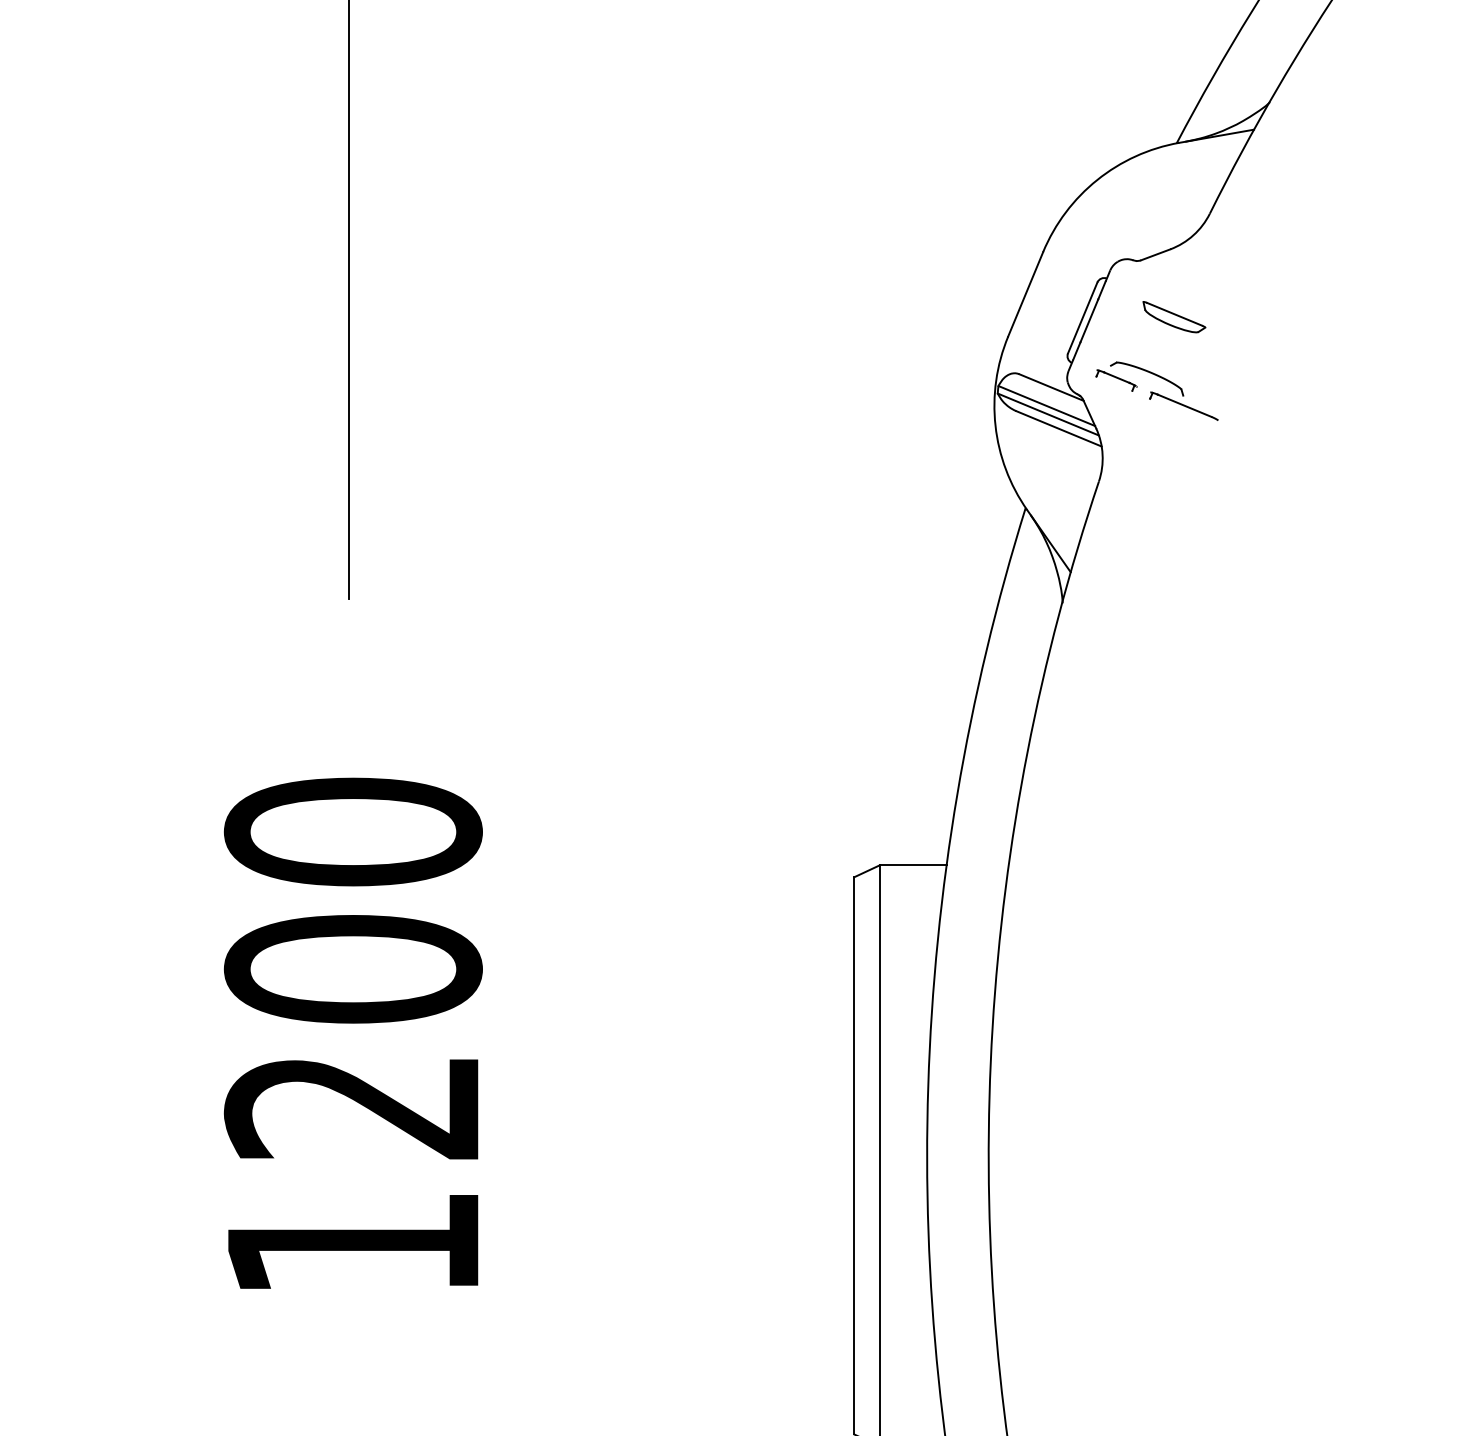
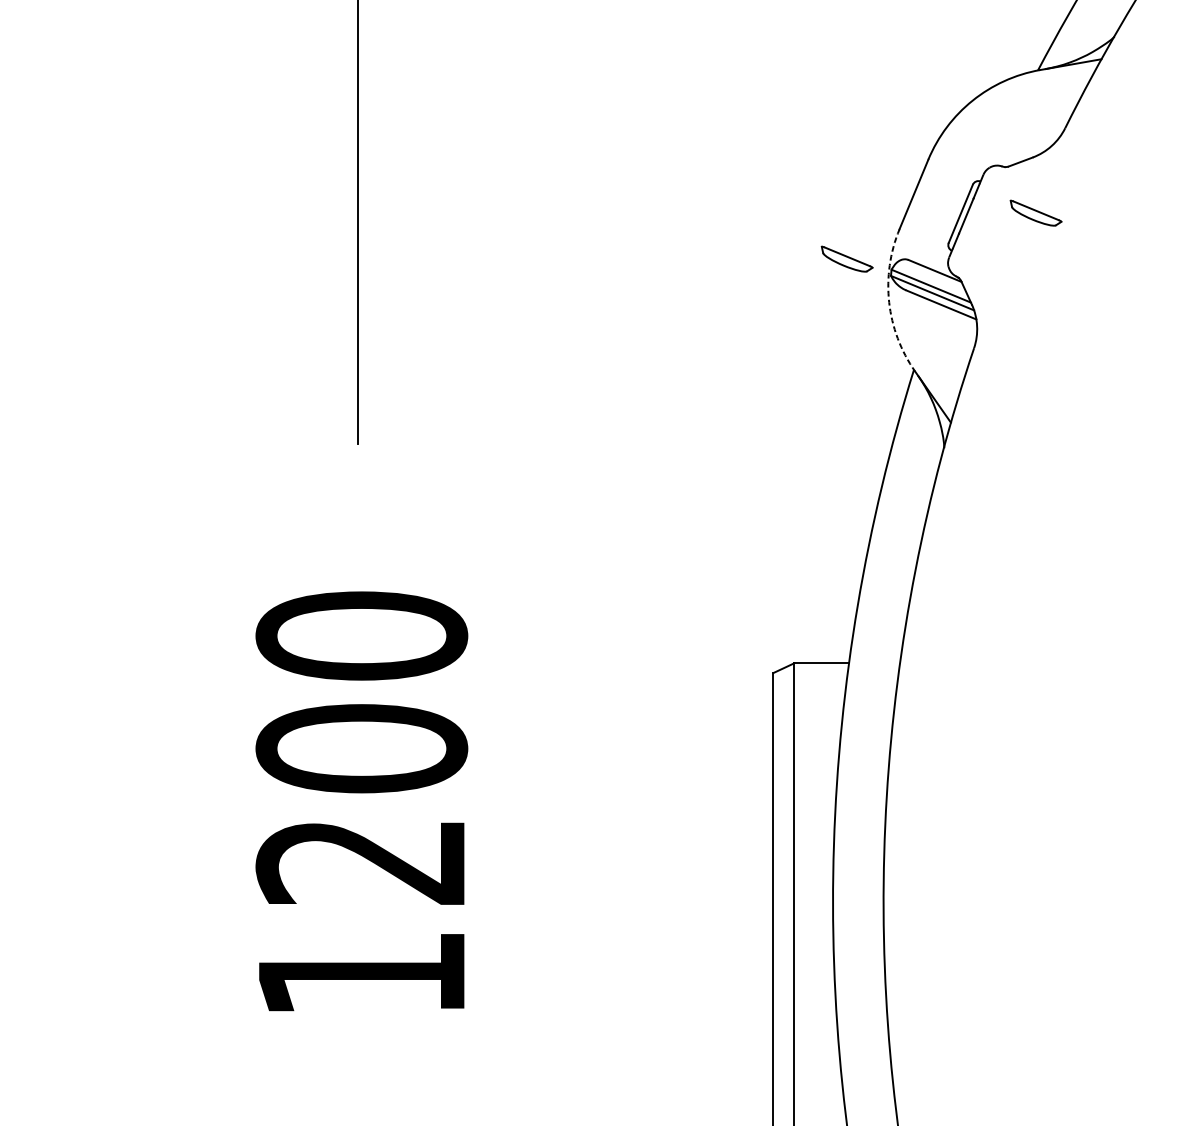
part: (944, 373) -> (847, 259), added
part: (1156, 390) -> (1021, 273), removed
arc: (995, 425) -> (889, 302), solid -> dashed

